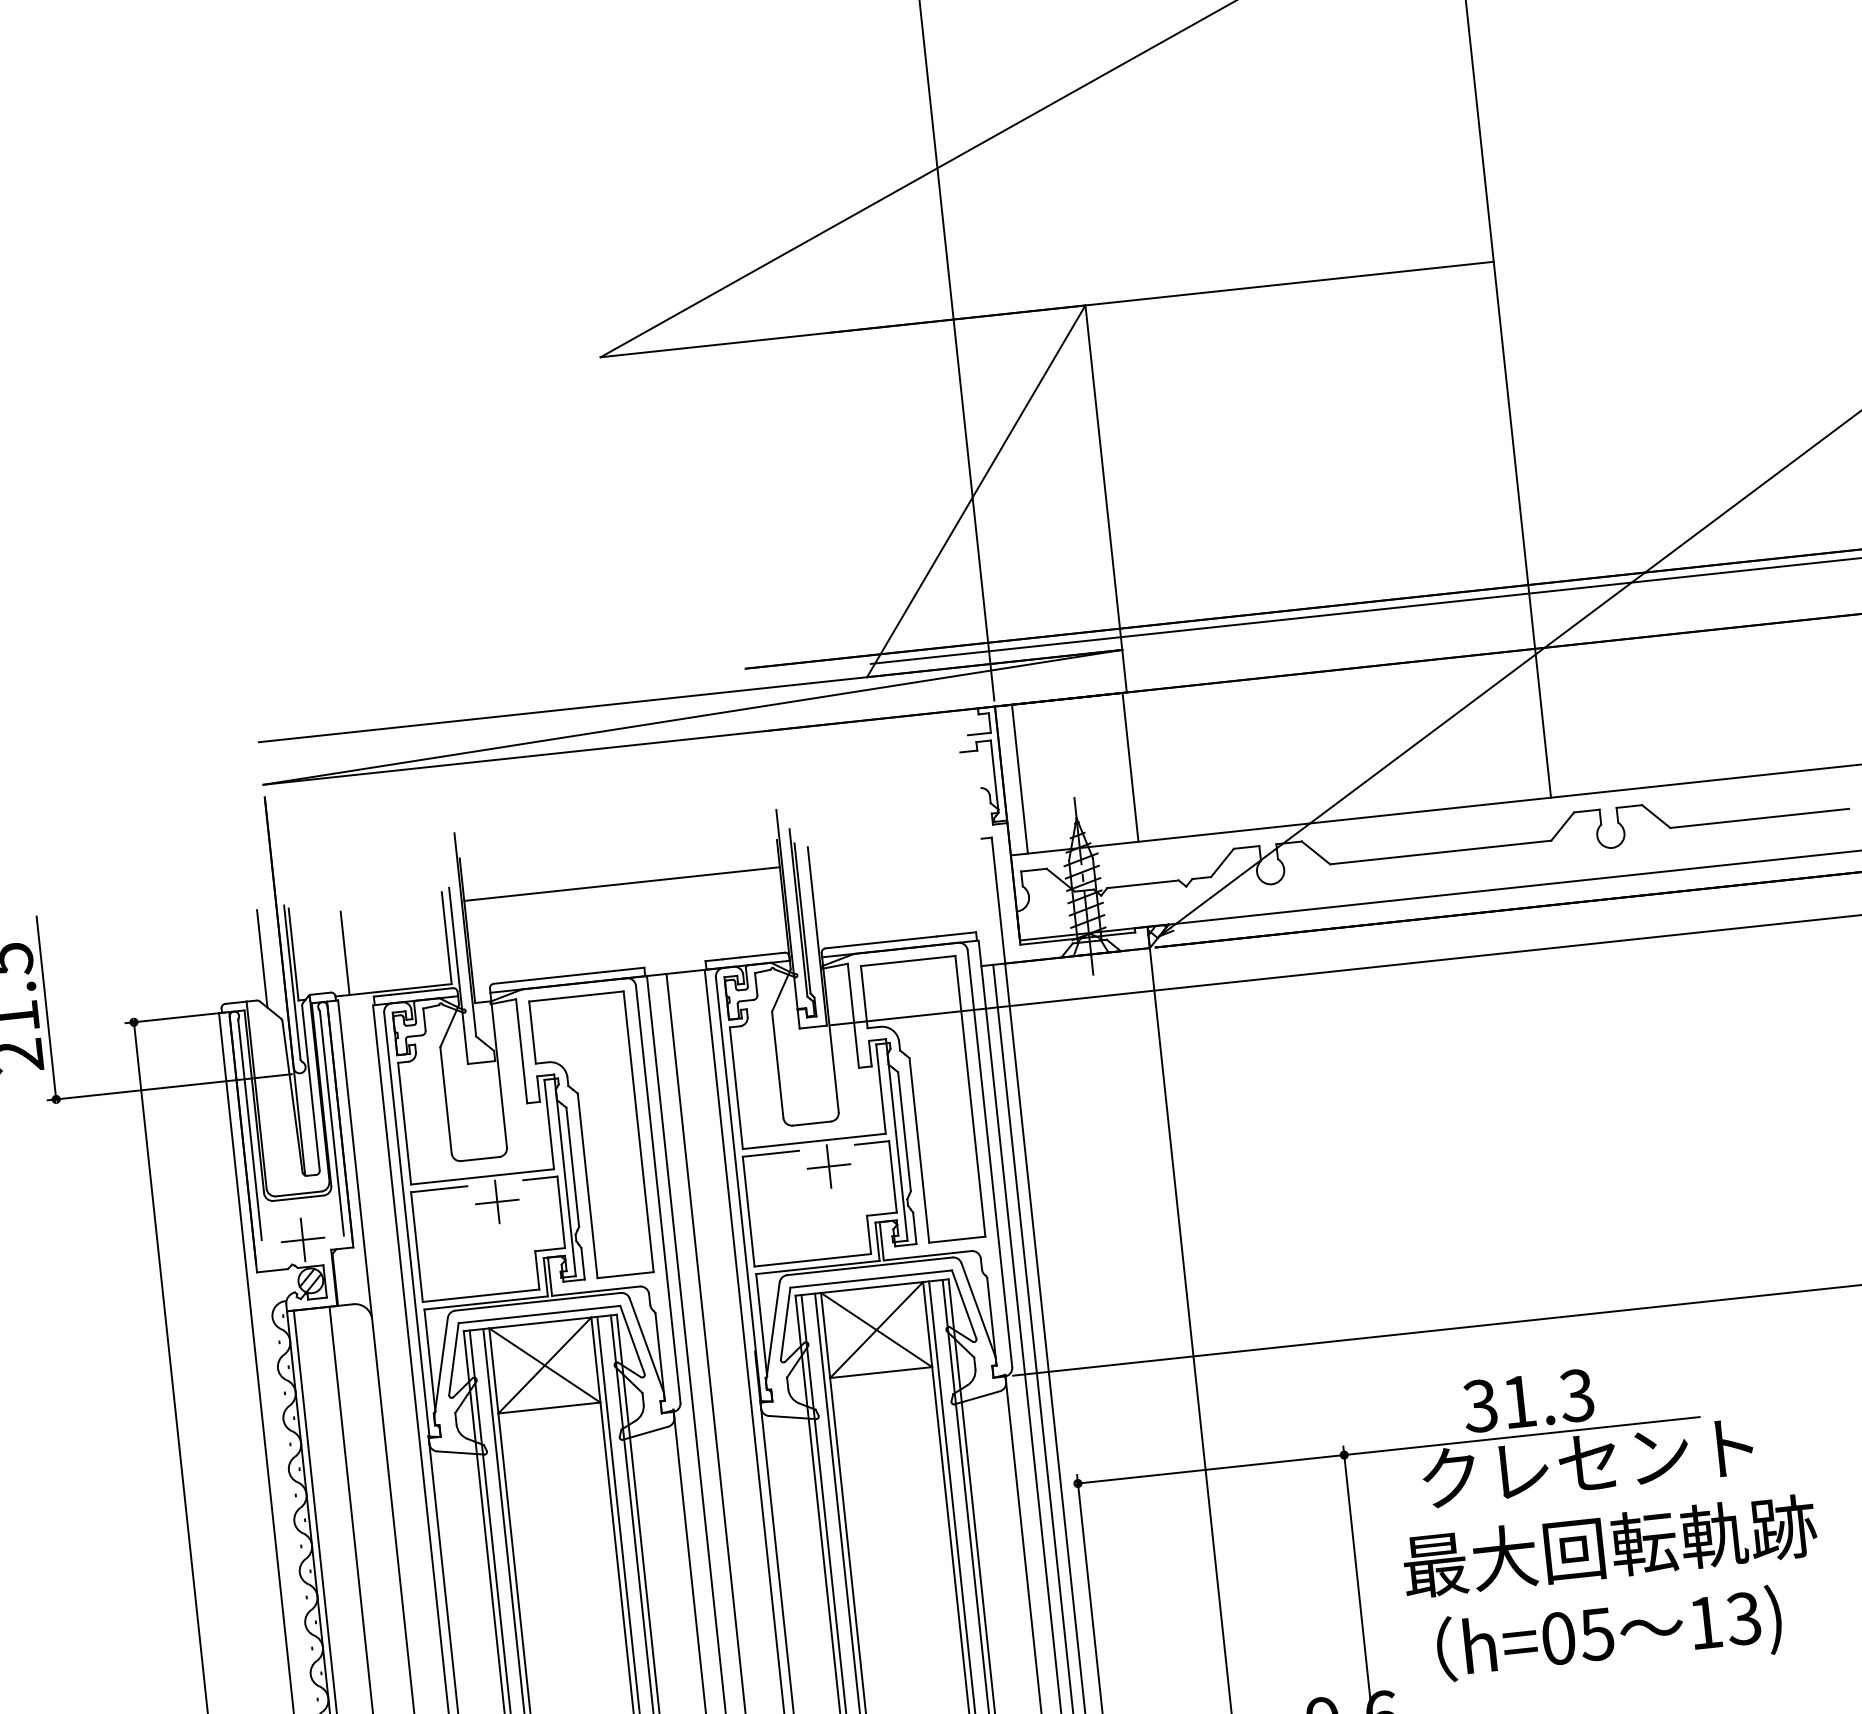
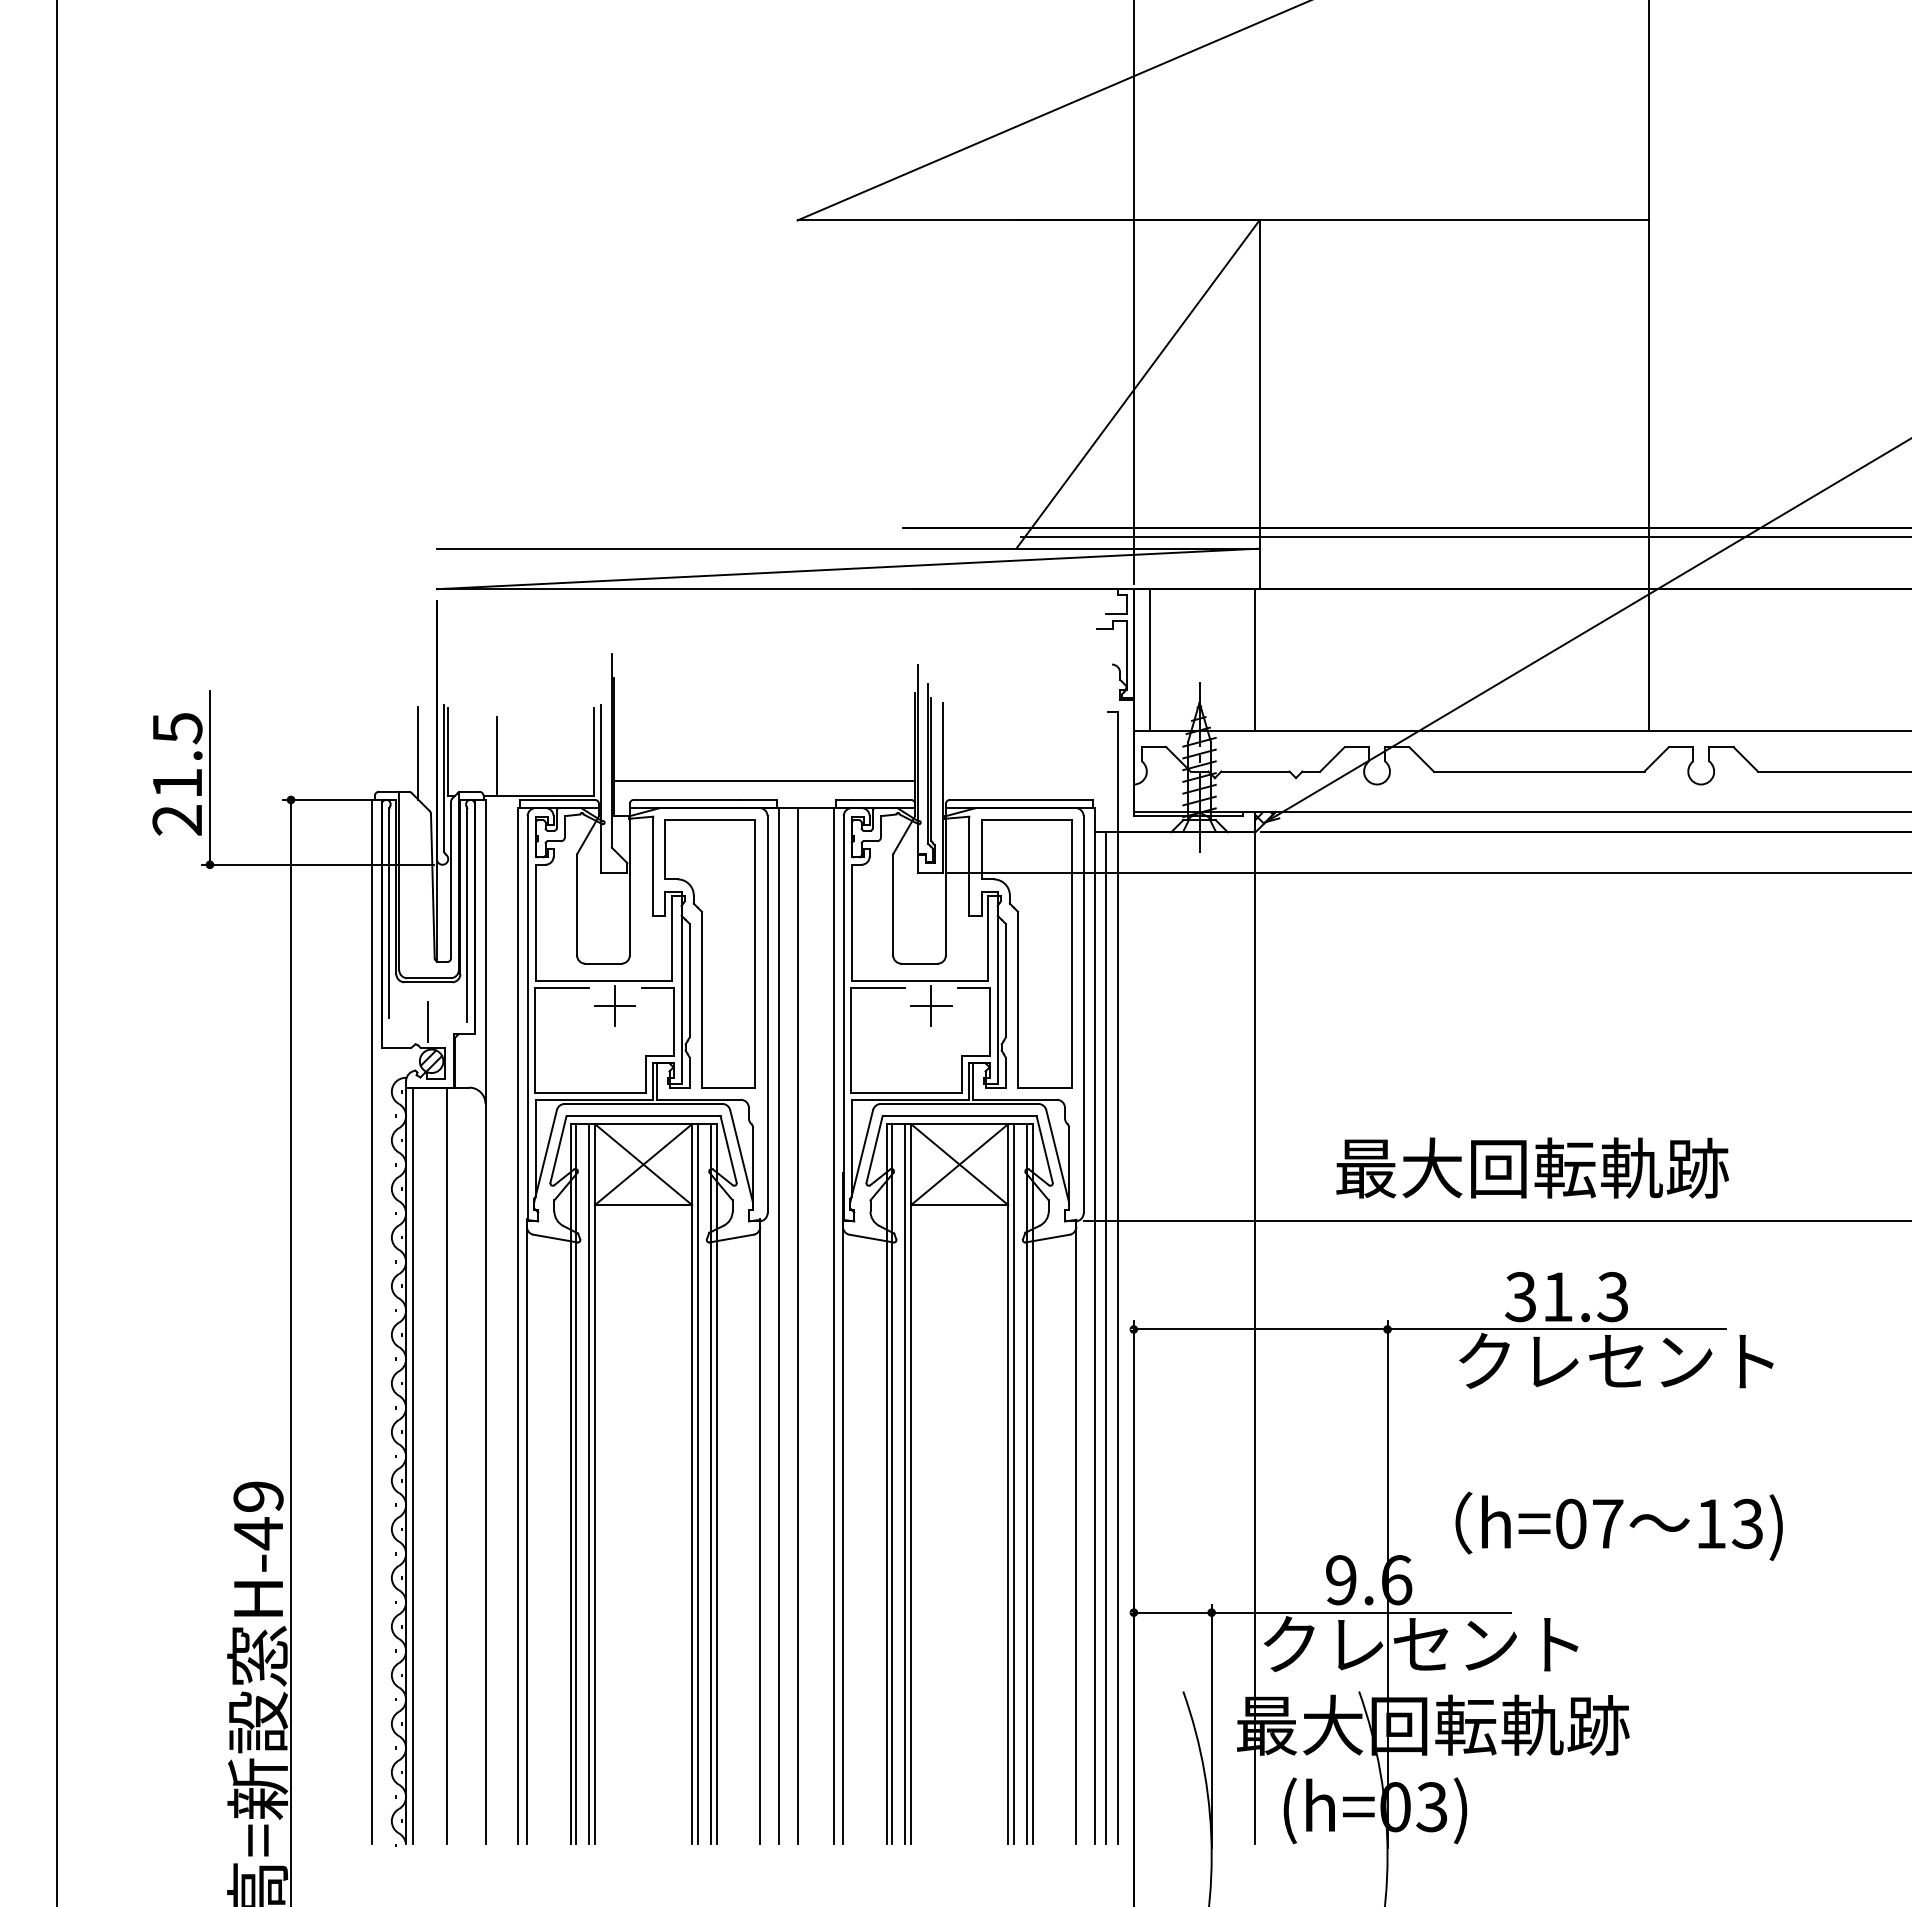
line: (621, 883) -> (764, 780), moved
line: (303, 1239) -> (428, 1021), removed
text: (1609, 1545) -> (1532, 1167), moved
text: (1596, 1635) -> (1607, 1524), h=05 -> h=07

